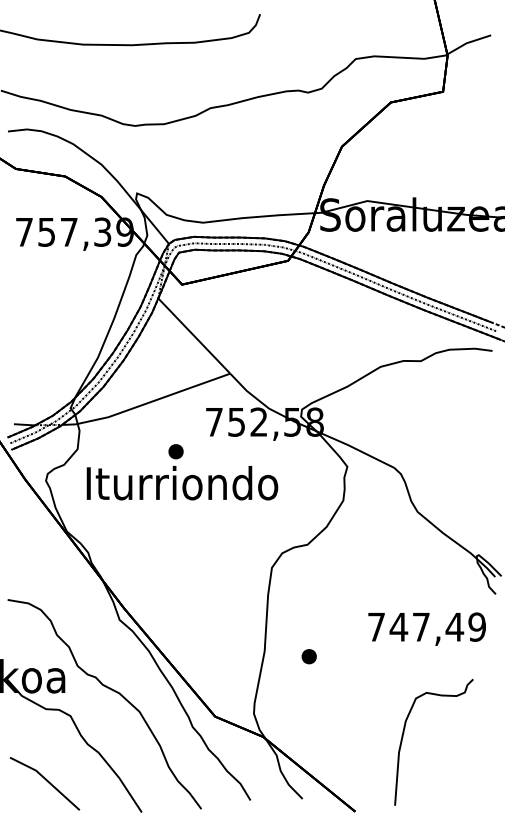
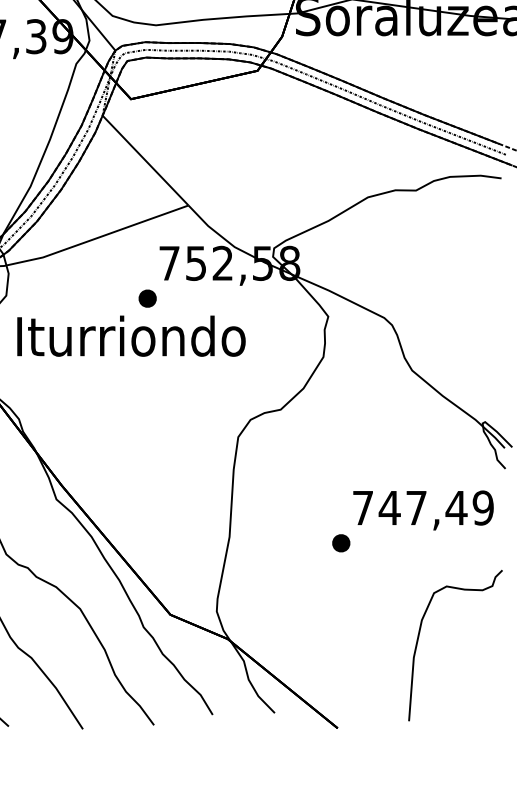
part: (175, 451) -> (147, 298), moved
part: (308, 656) -> (340, 543), moved
curve: (404, 733) -> (420, 634), moved

